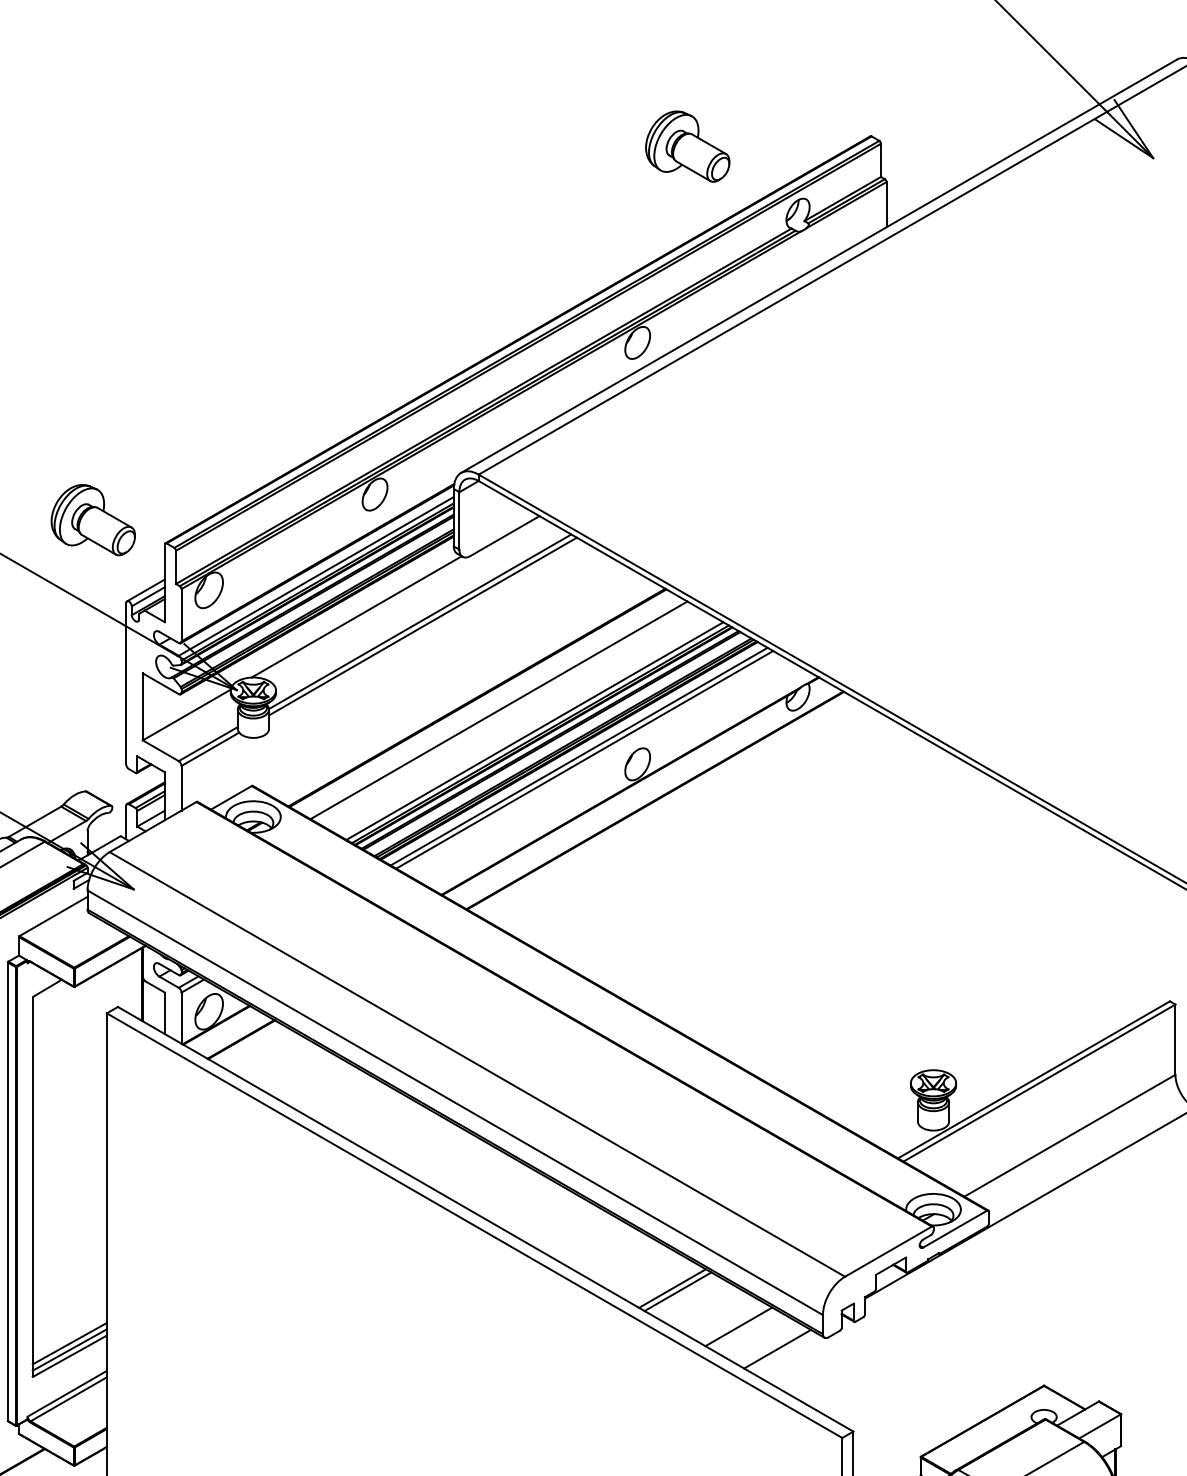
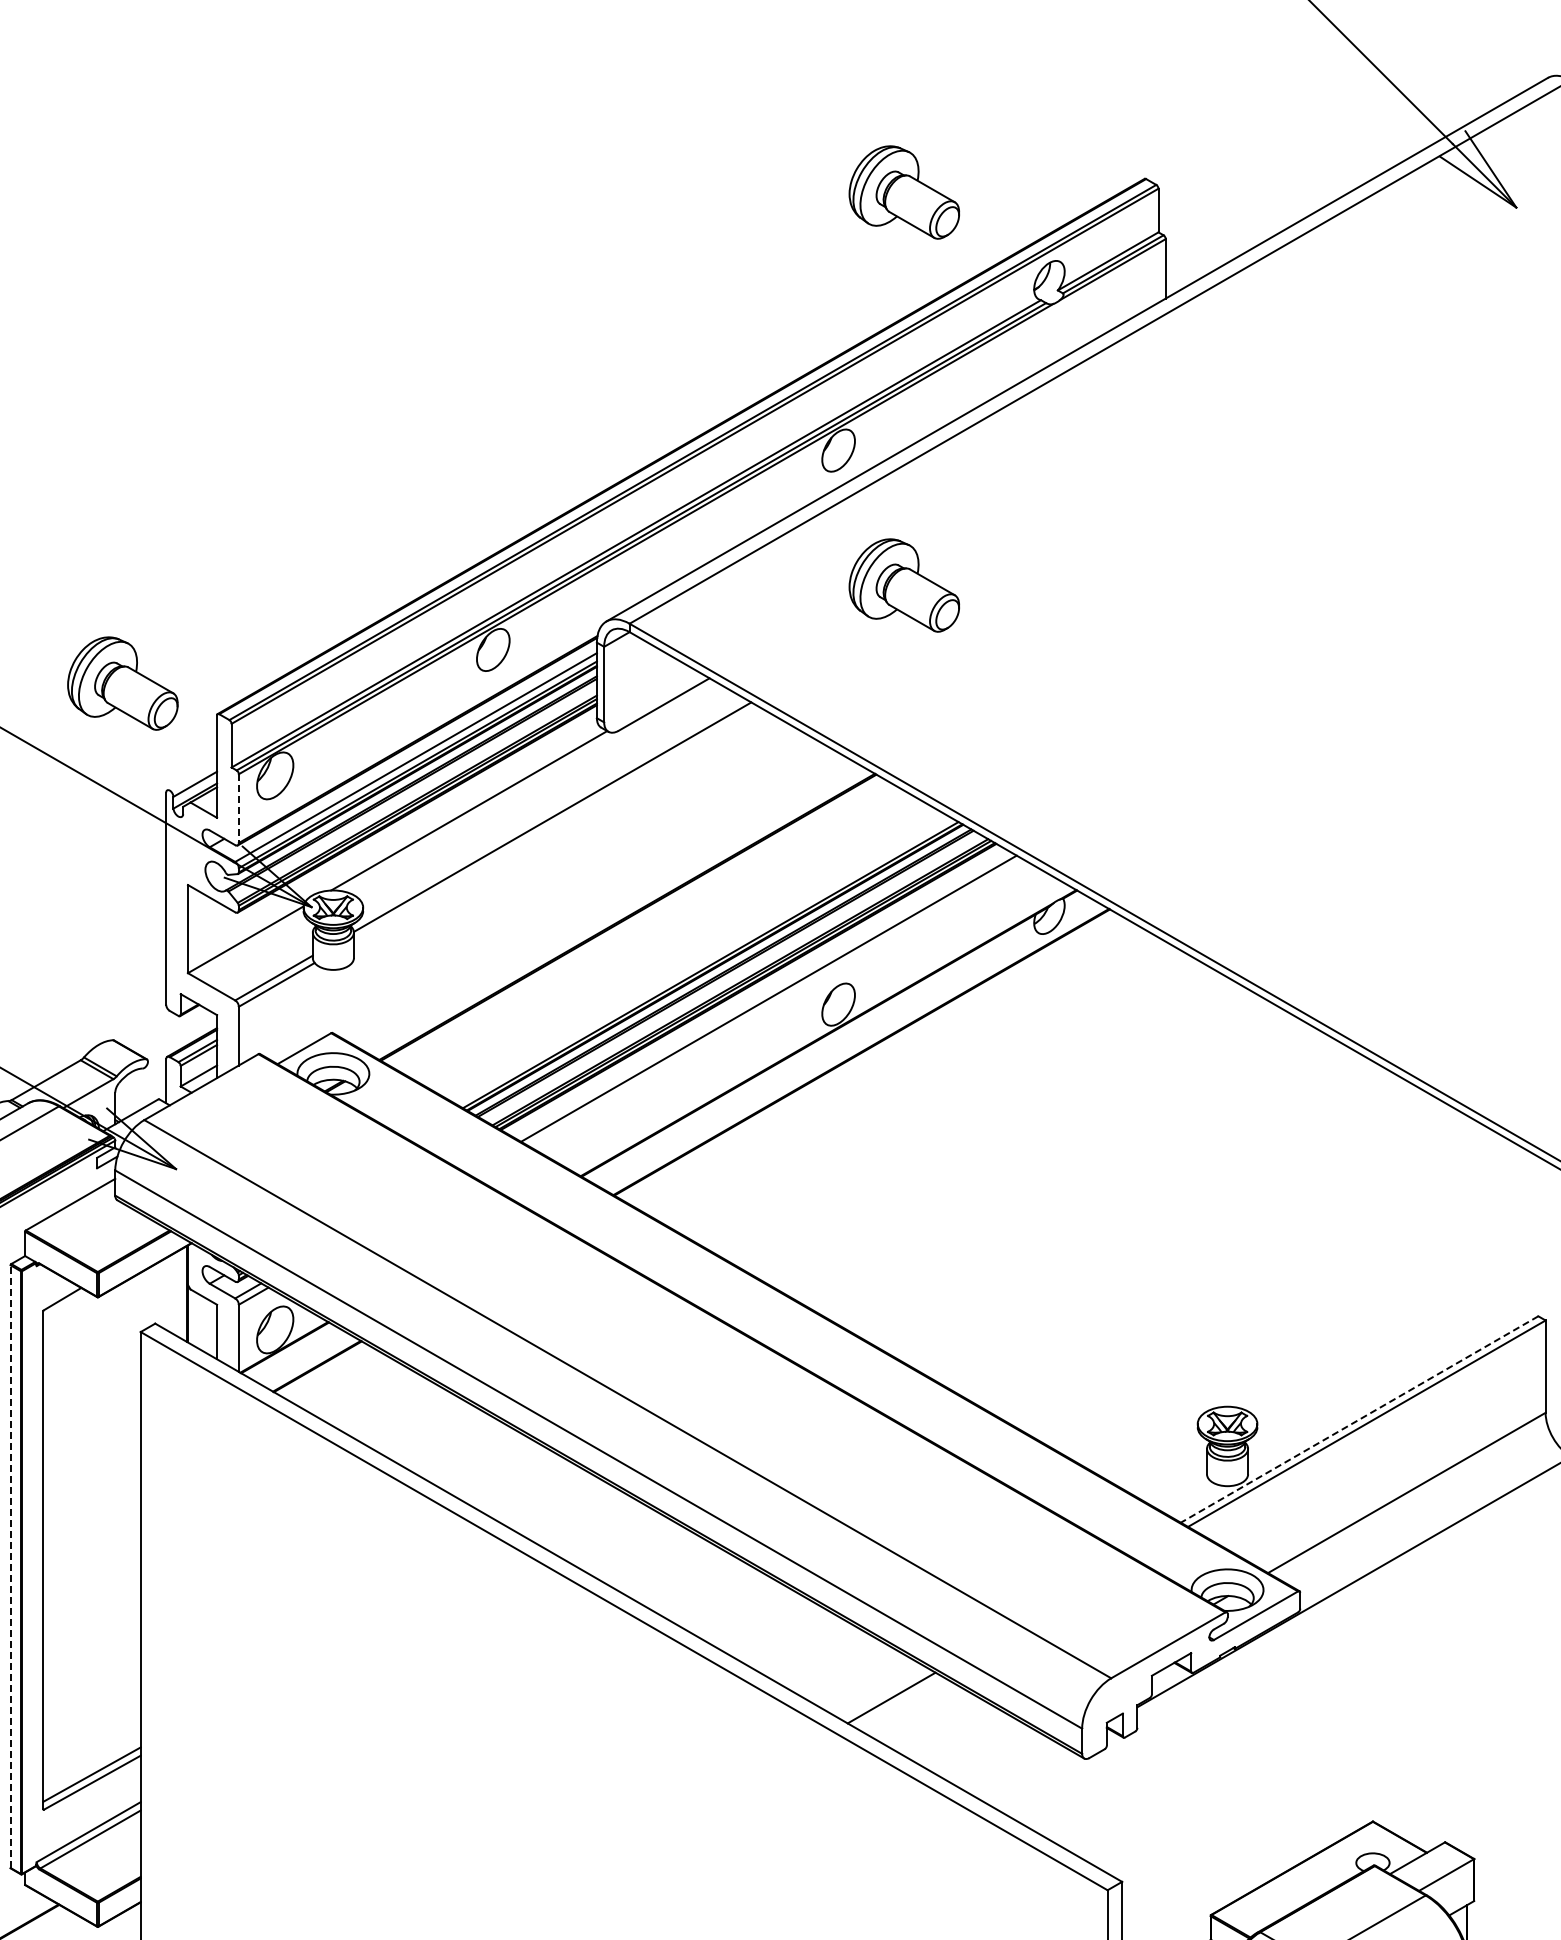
part: (687, 445) -> (903, 585), added
line: (146, 590) -> (192, 775), removed
line: (181, 615) -> (238, 809), solid -> dashed
line: (422, 626) -> (555, 823), removed
line: (499, 710) -> (656, 933), removed
line: (534, 730) -> (703, 960), removed
line: (579, 756) -> (761, 994), removed
line: (1033, 1079) -> (1359, 1419), solid -> dashed
line: (7, 1191) -> (10, 1566), solid -> dashed
line: (672, 1288) -> (884, 1693), removed
line: (738, 1326) -> (971, 1743), removed
line: (69, 1343) -> (91, 1766), removed
line: (777, 1349) -> (1022, 1773), removed

